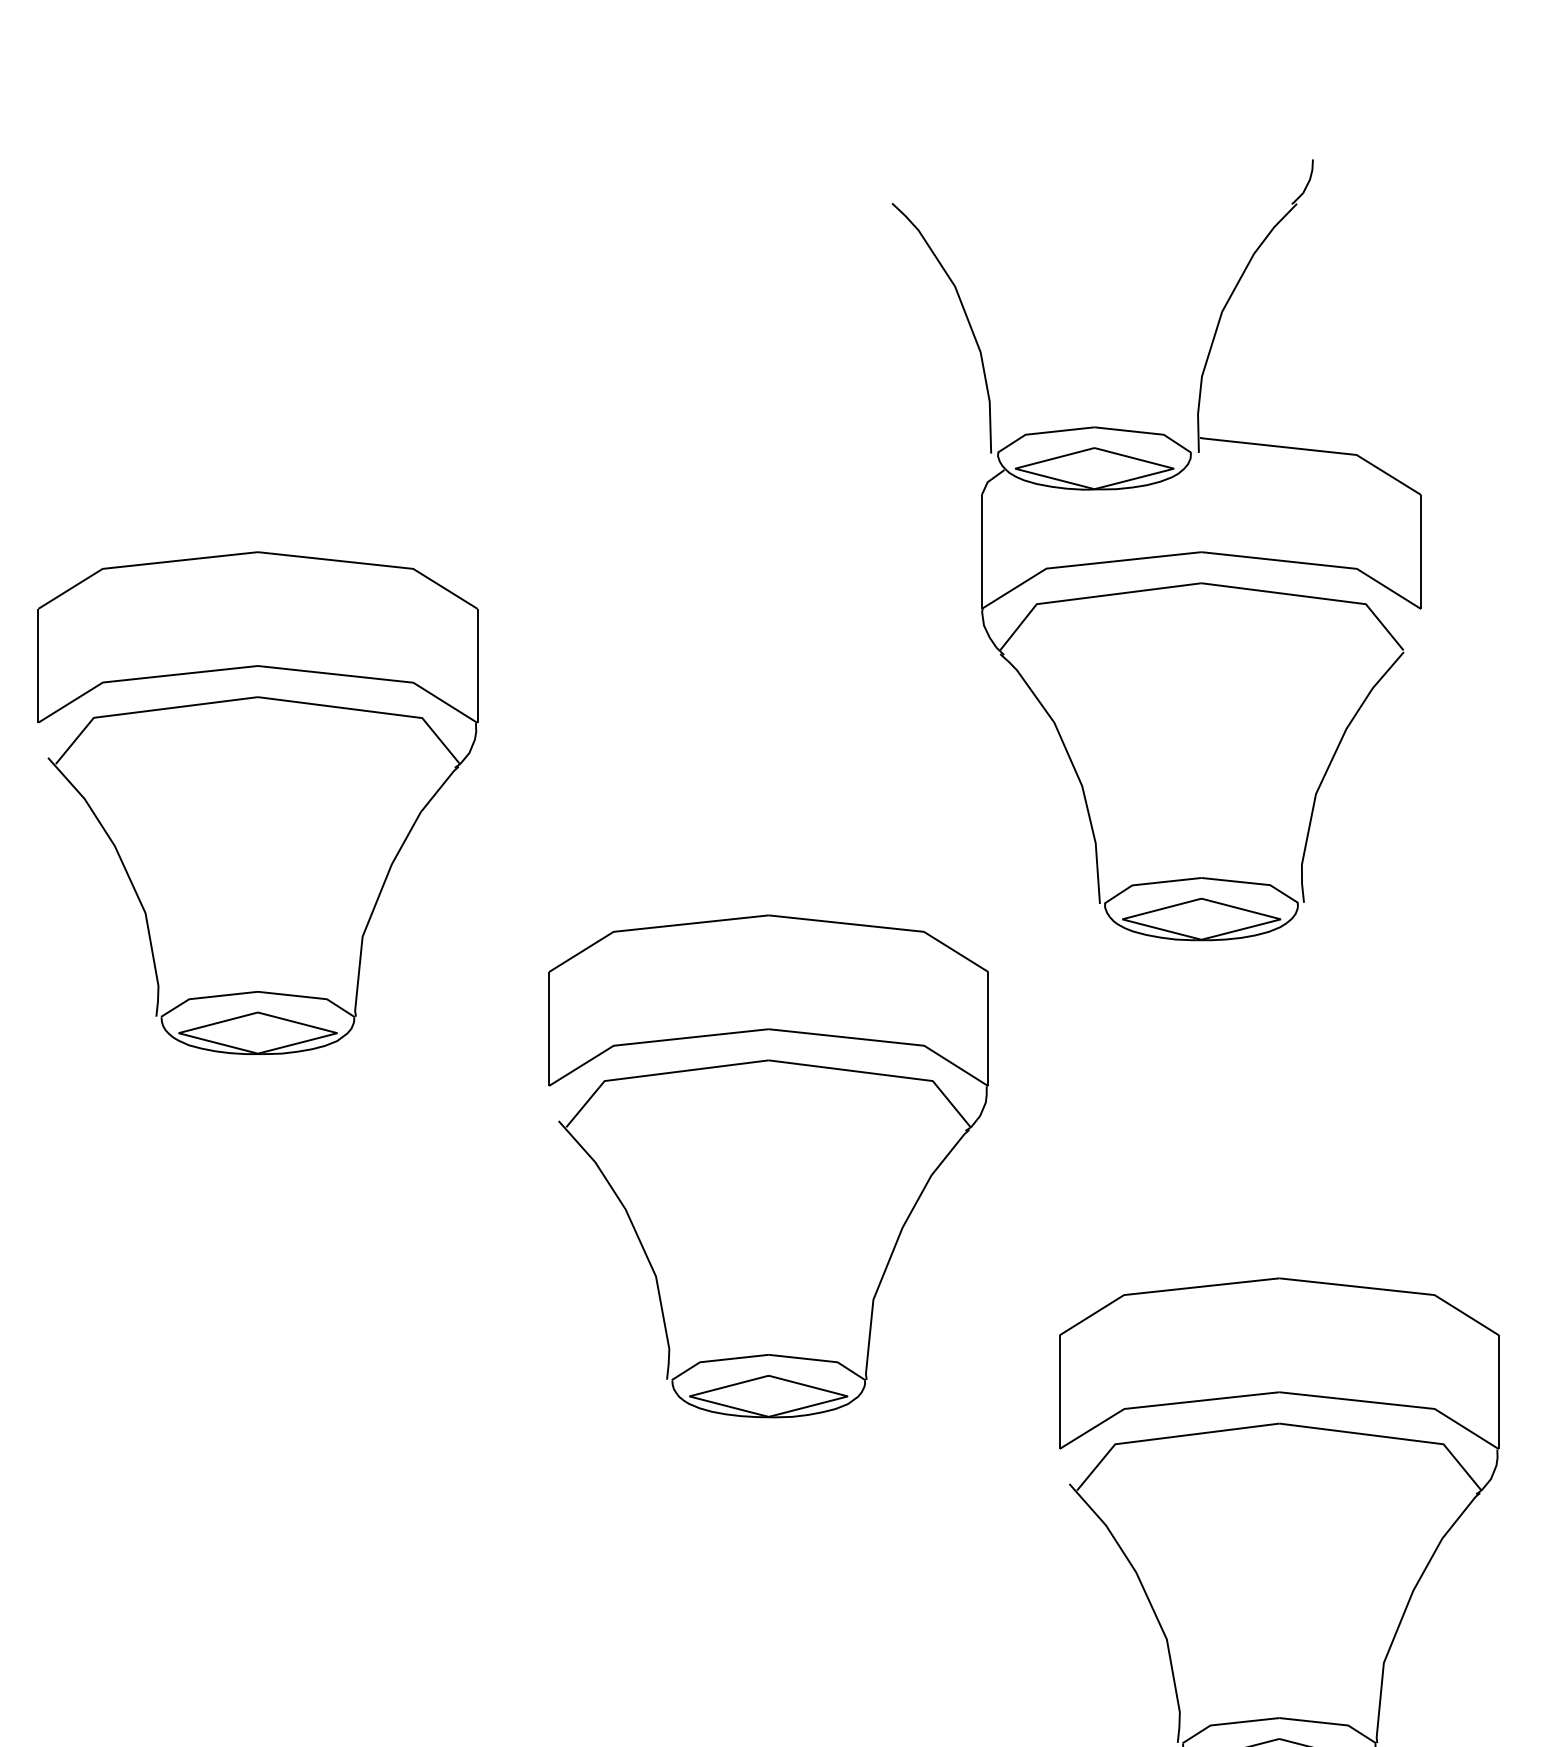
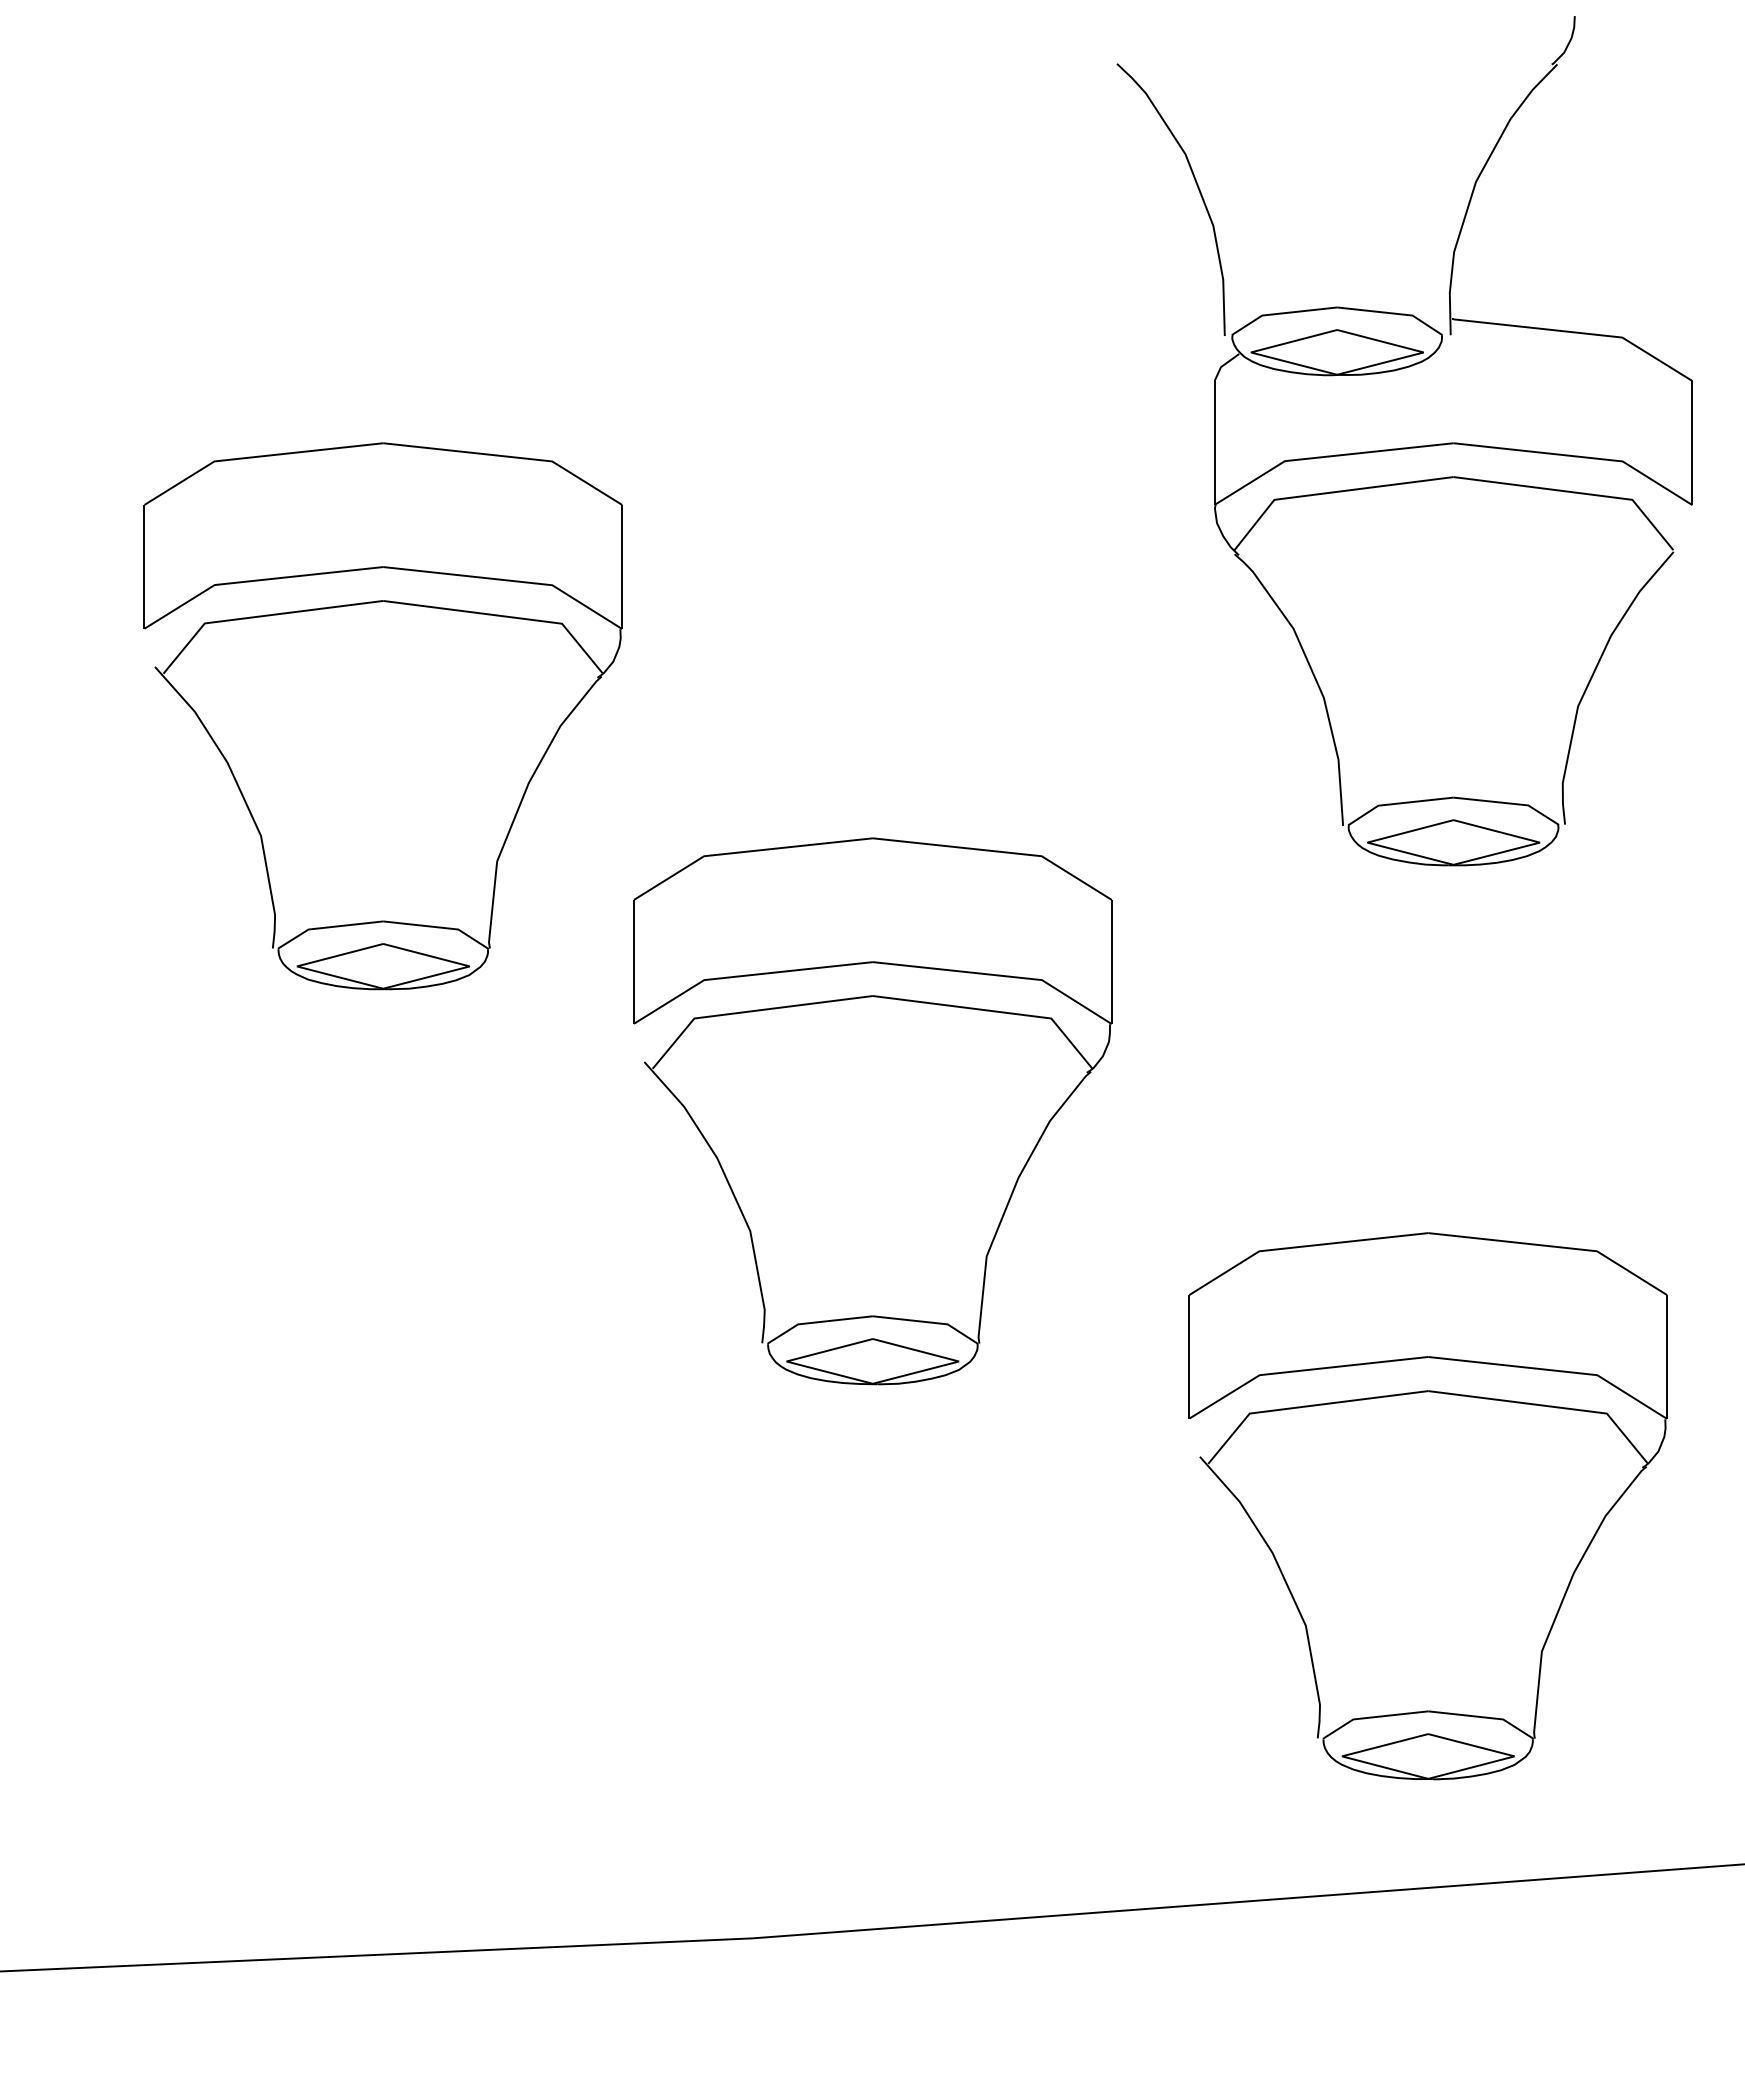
part: (1156, 550) -> (1404, 441), moved
part: (241, 700) -> (365, 604), moved

